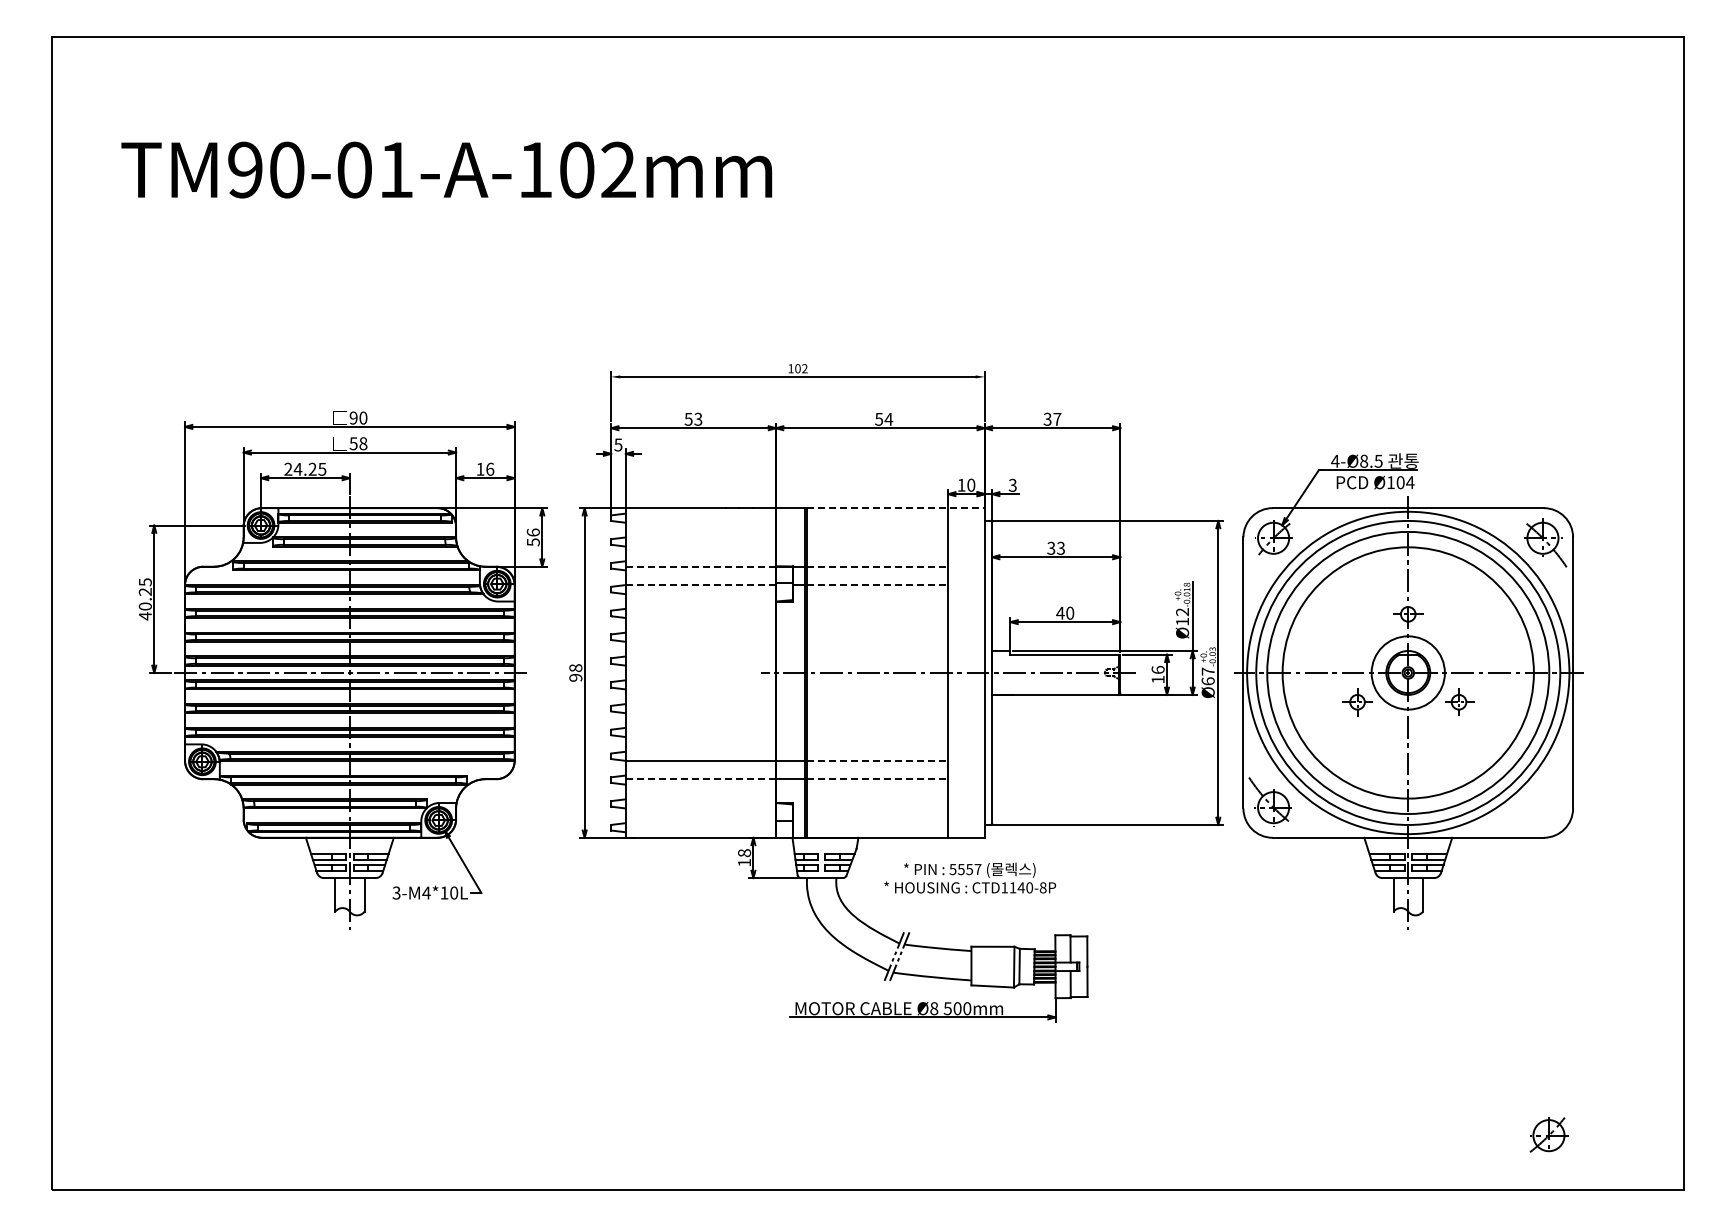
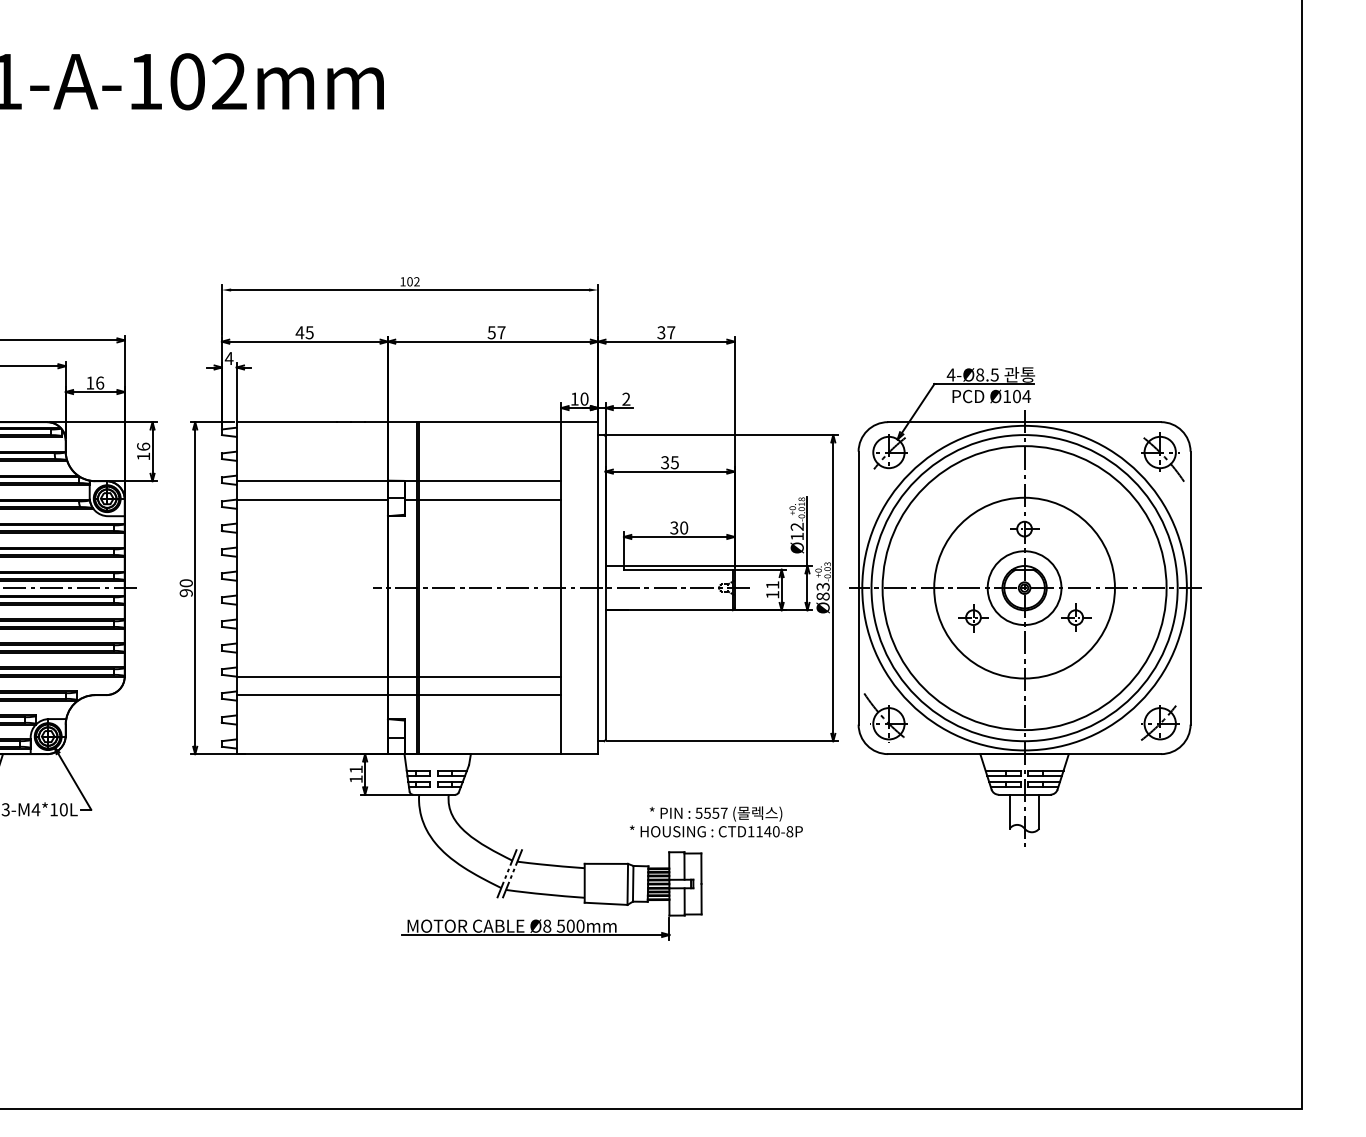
text: (693, 418) -> (304, 331), 53 -> 45
text: (888, 419) -> (501, 332), 54 -> 57
text: (618, 444) -> (229, 358), 5 -> 4
text: (1012, 485) -> (626, 399), 3 -> 2
line: (895, 508) -> (508, 422), dashed -> solid
text: (533, 542) -> (143, 456), 56 -> 16
text: (1060, 547) -> (674, 461), 33 -> 35
line: (700, 566) -> (311, 480), dashed -> solid
line: (877, 566) -> (490, 480), dashed -> solid
line: (700, 585) -> (311, 500), dashed -> solid
line: (877, 585) -> (490, 500), dashed -> solid
text: (1060, 612) -> (674, 527), 40 -> 30
text: (575, 668) -> (185, 583), 98 -> 90
text: (1157, 669) -> (772, 584), 16 -> 11
circle: (1408, 672) -> (1024, 587), size x0.71
text: (1207, 676) -> (822, 591), Ø67 -> Ø83
line: (877, 760) -> (490, 676), dashed -> solid
line: (700, 779) -> (311, 695), dashed -> solid
line: (877, 779) -> (490, 695), dashed -> solid
text: (744, 853) -> (356, 769), 18 -> 11
text: (970, 877) -> (716, 821), moved
part: (1548, 1134) -> (1159, 722), moved

